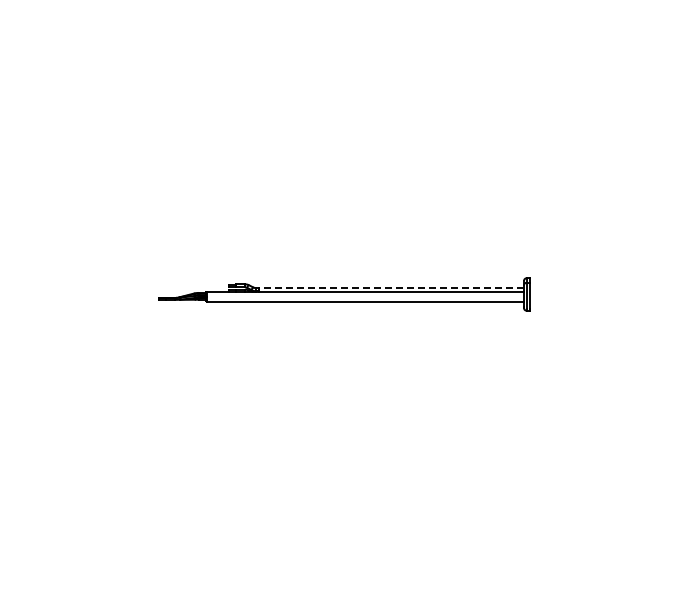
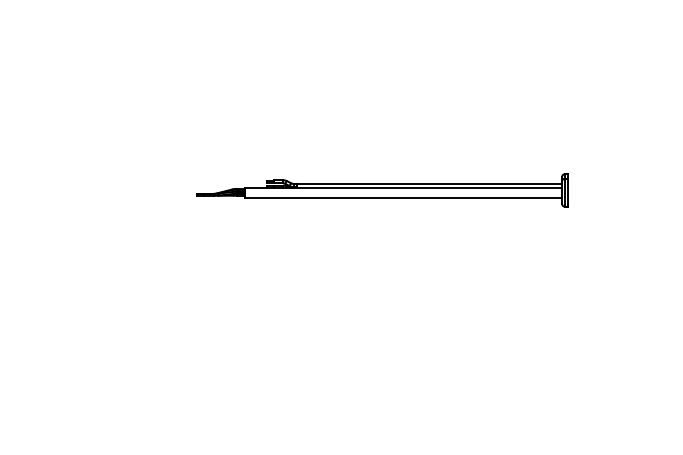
line: (391, 287) -> (429, 183), dashed -> solid

